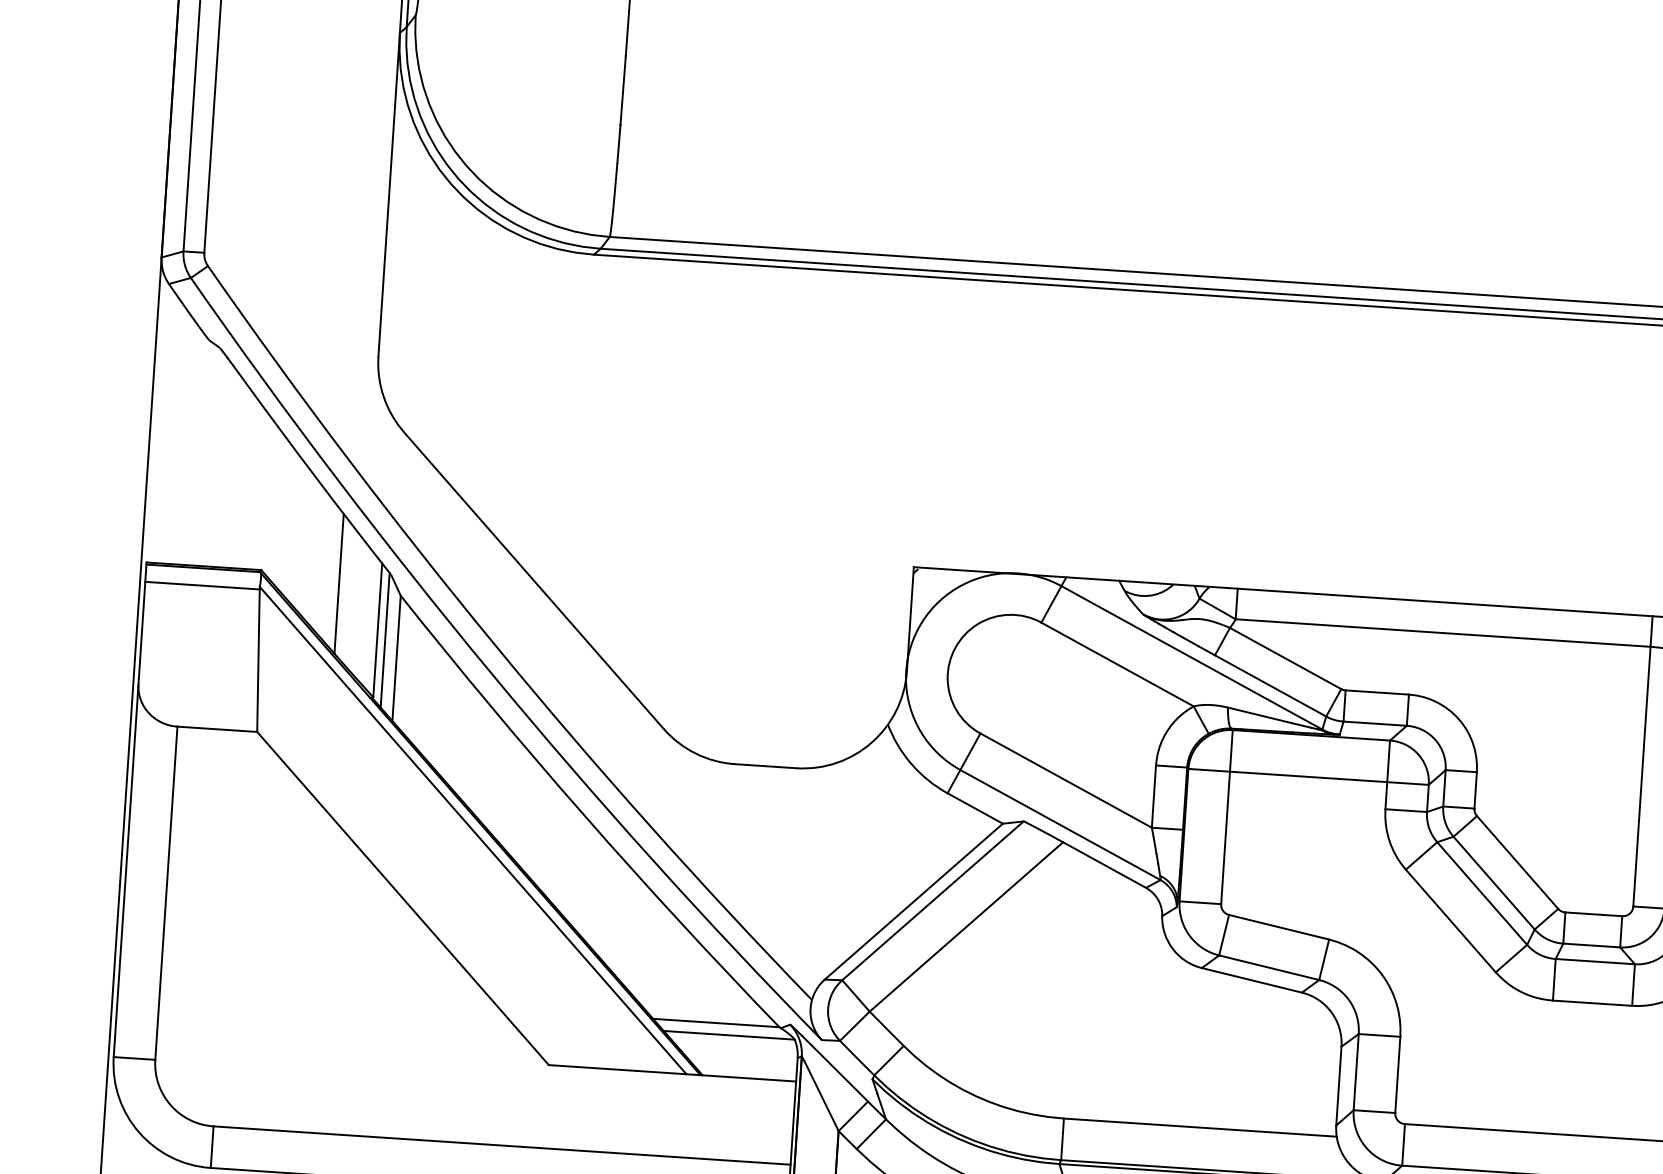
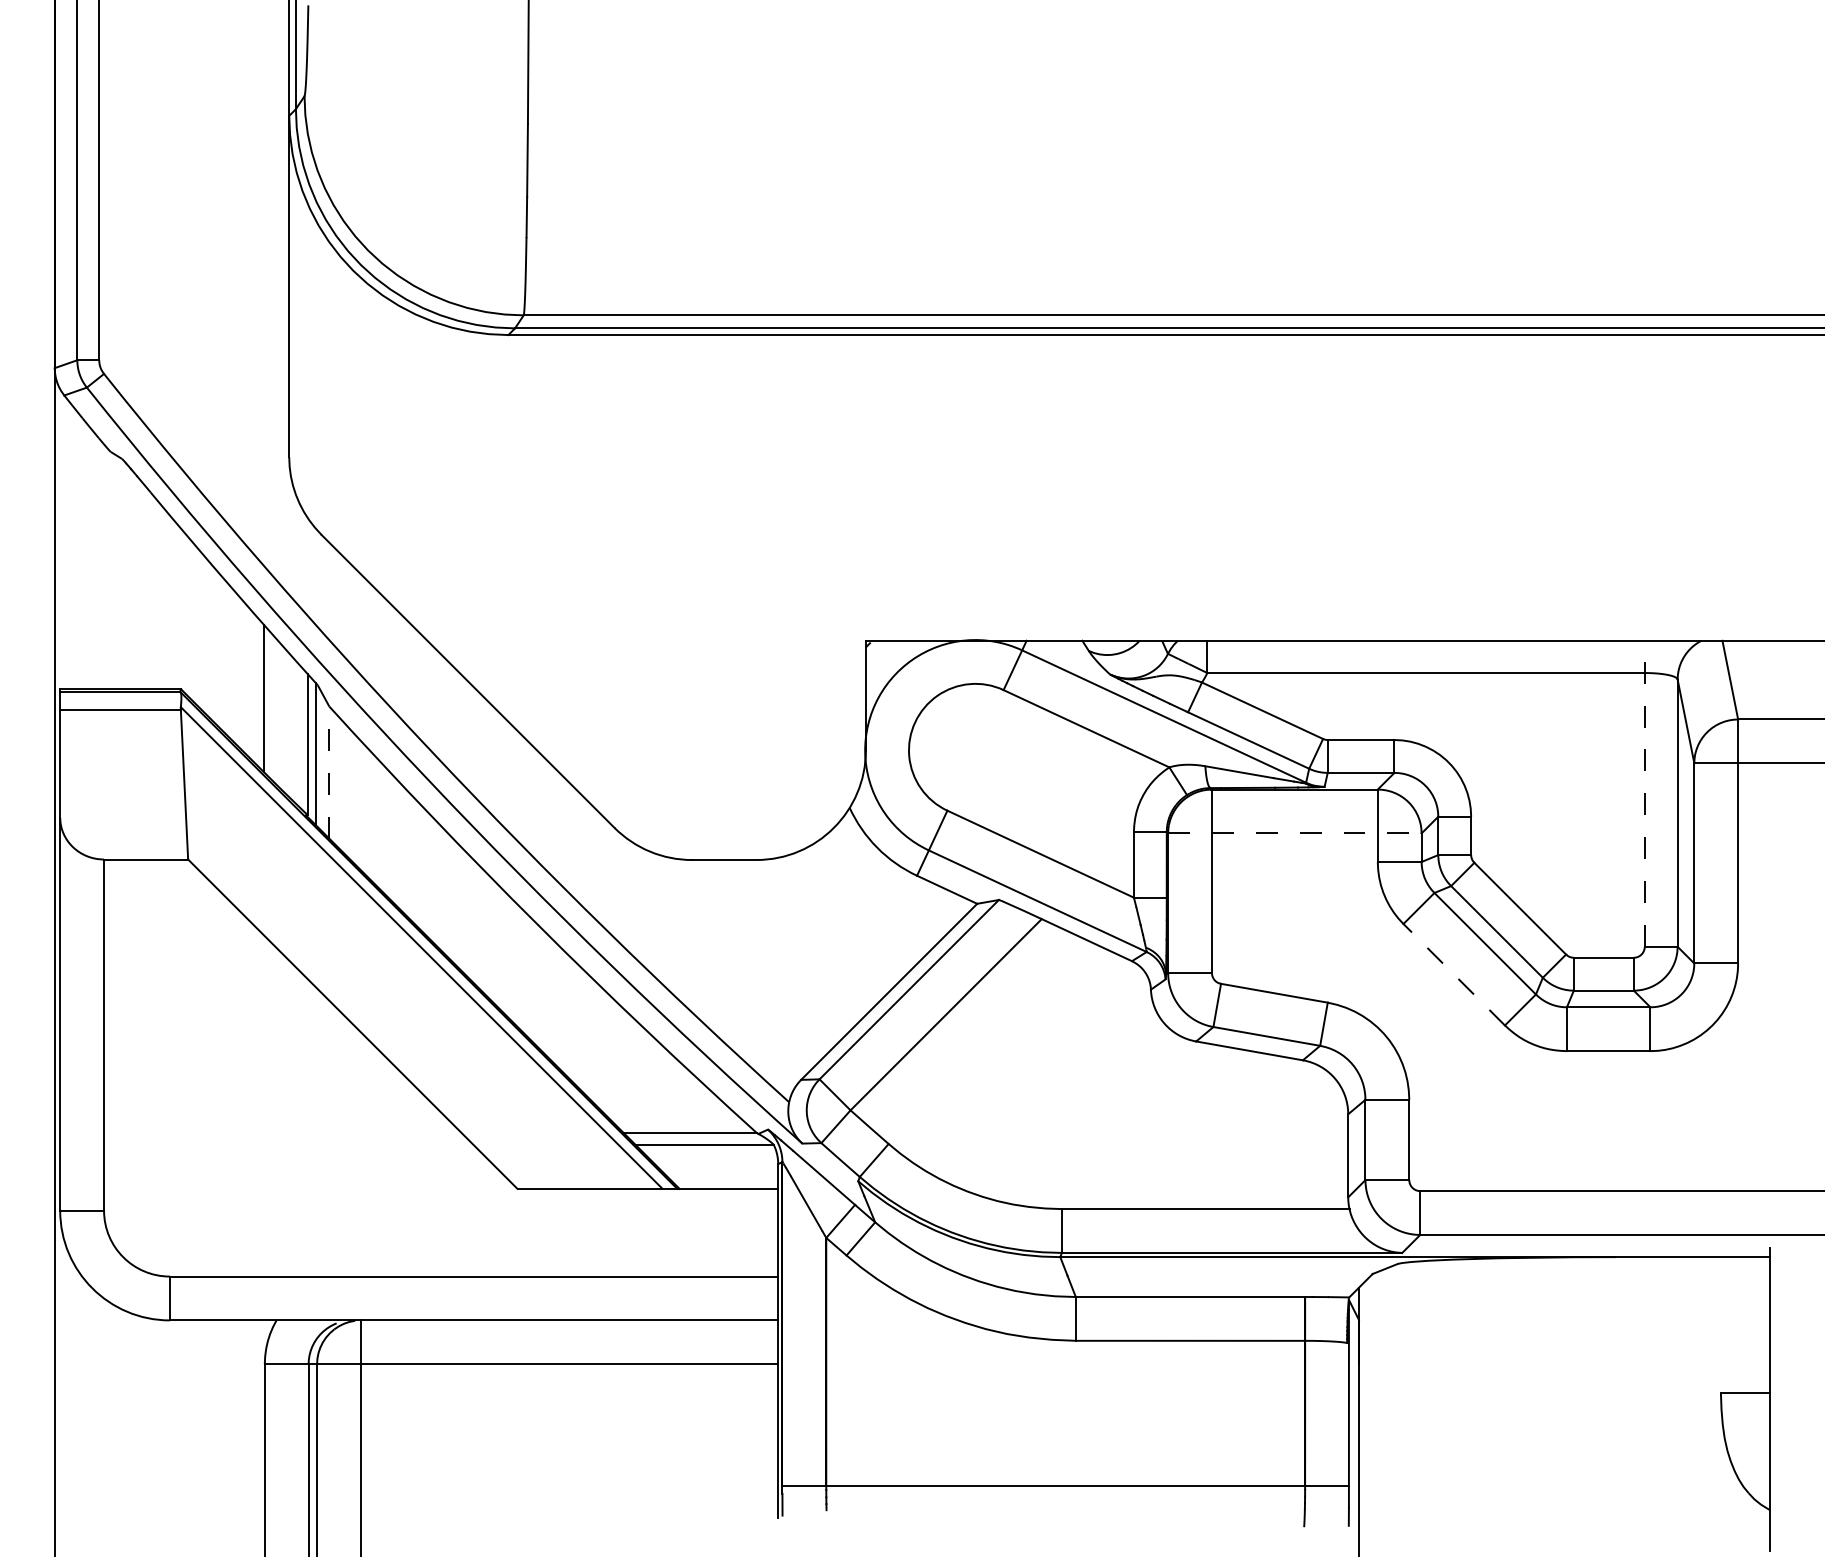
line: (396, 658) -> (329, 772), solid -> dashed
line: (1642, 761) -> (1644, 793), solid -> dashed
line: (1308, 776) -> (1294, 833), solid -> dashed
line: (1451, 920) -> (1454, 974), solid -> dashed

